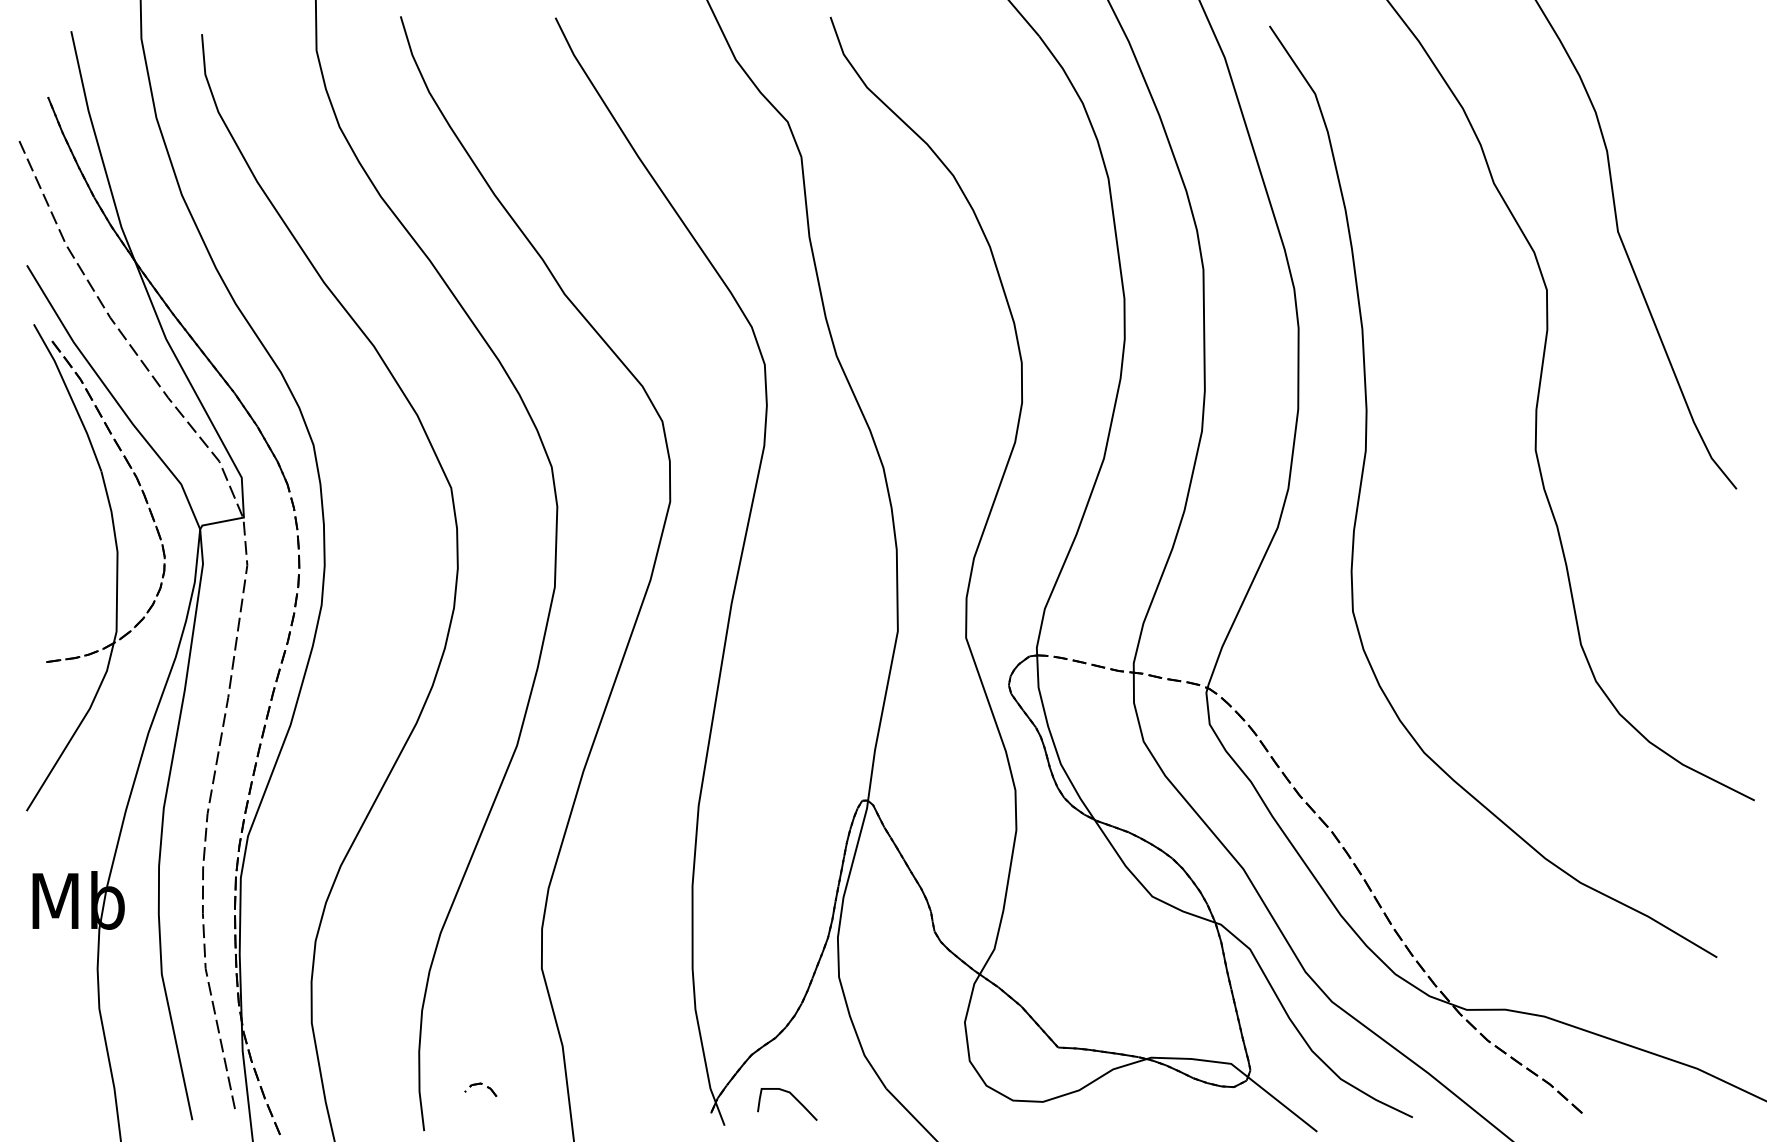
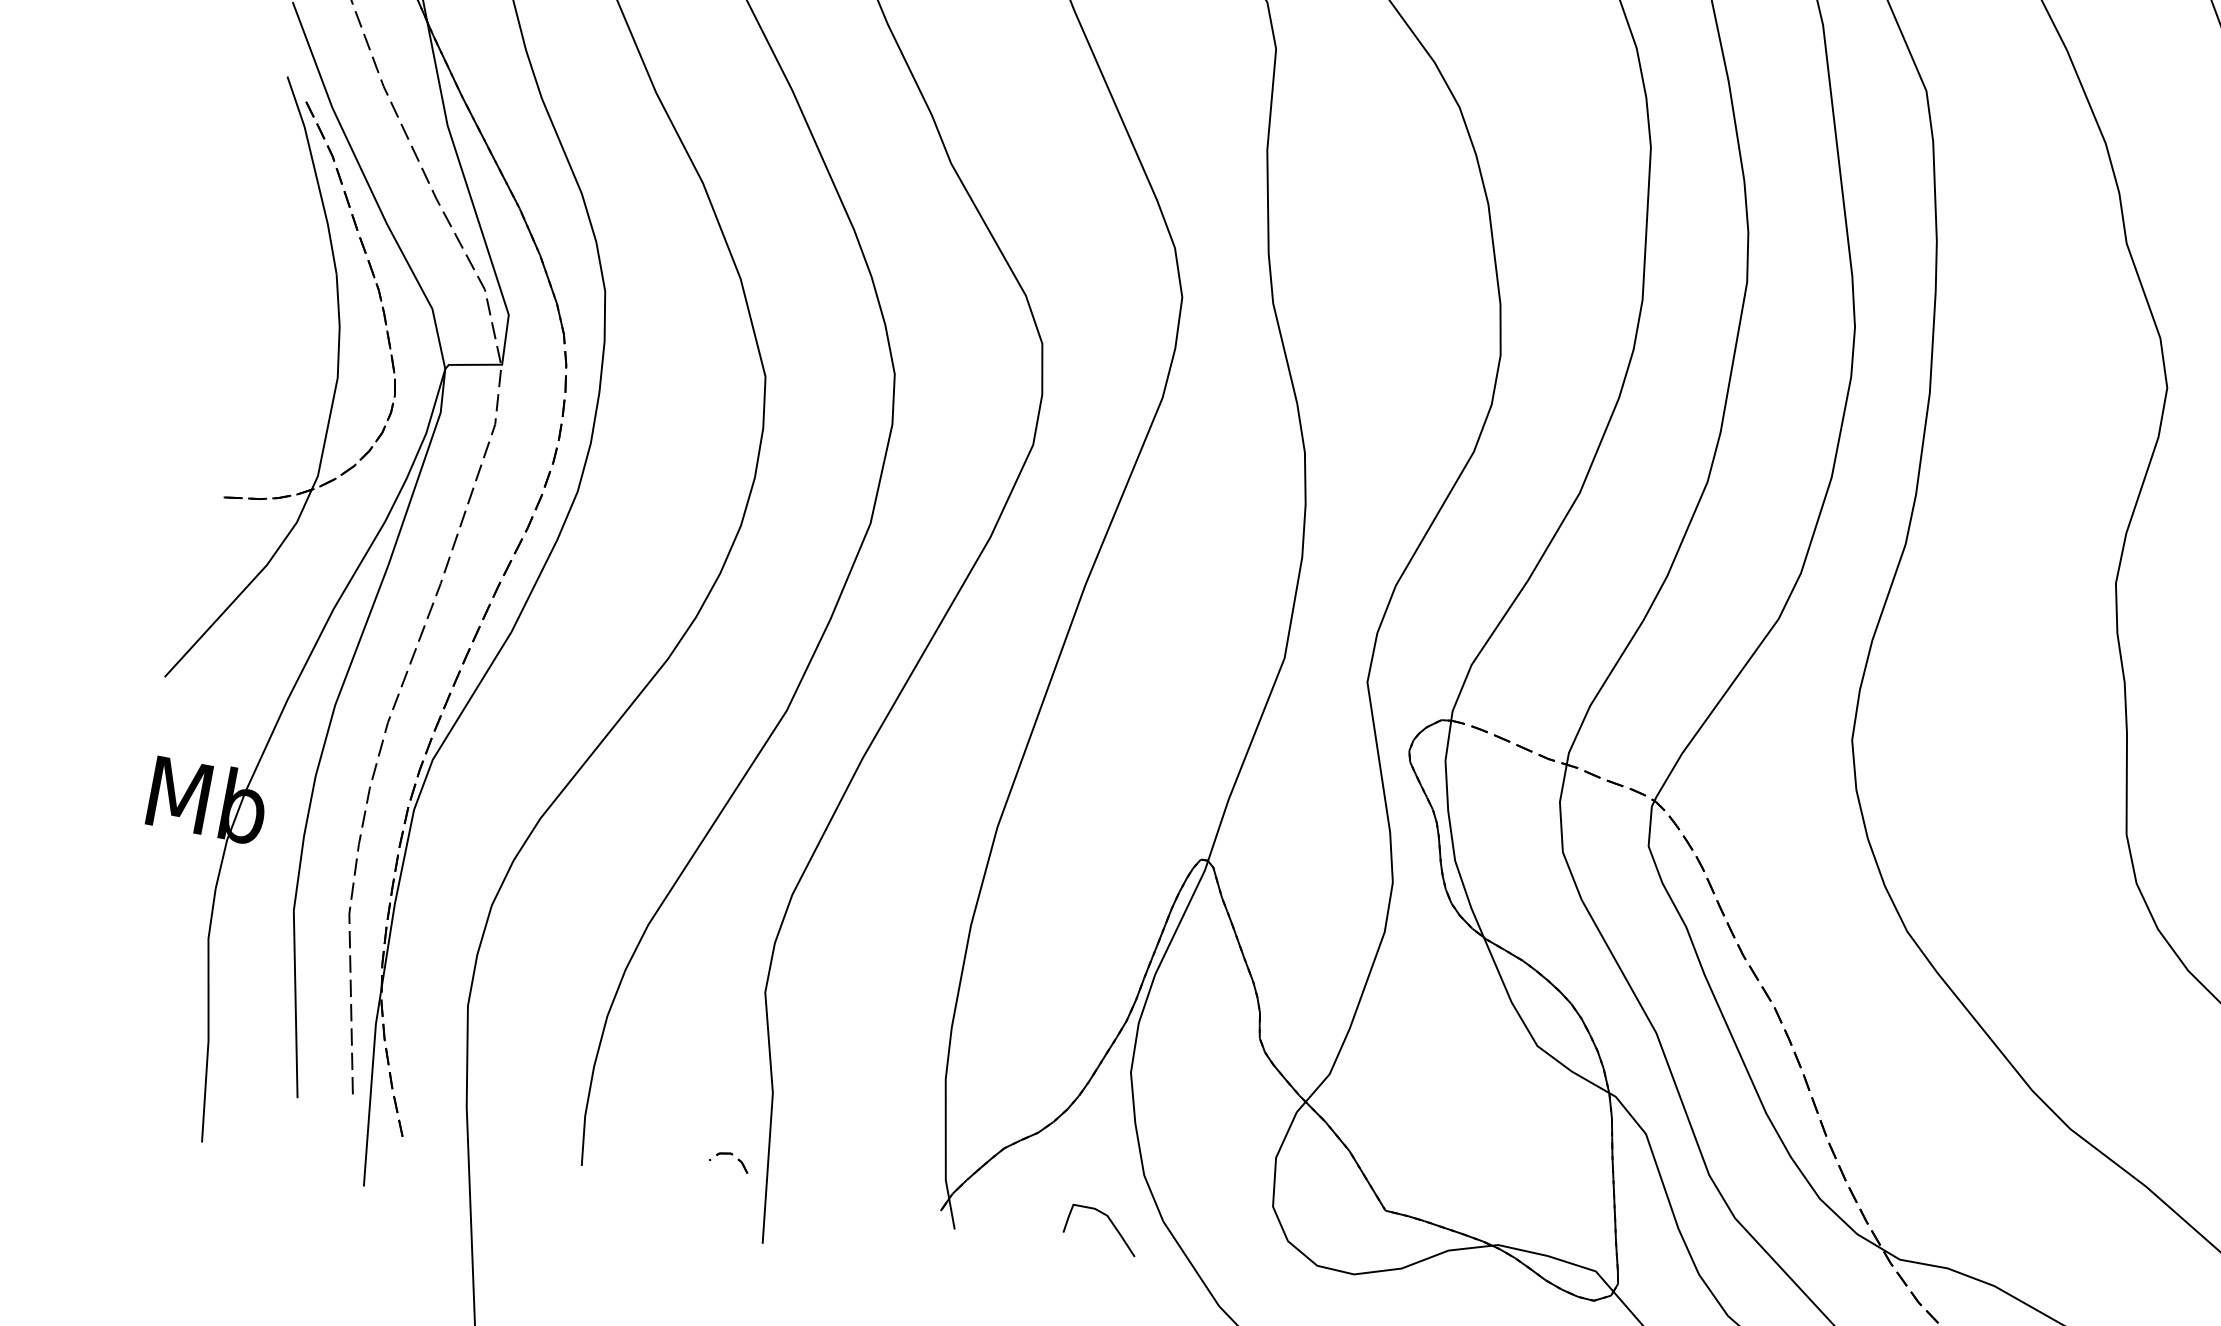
part: (480, 1089) -> (729, 1160), moved
curve: (793, 1097) -> (1110, 1222), moved

